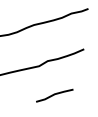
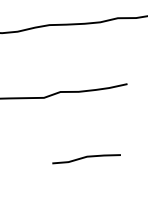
line: (54, 95) -> (86, 158), moved

